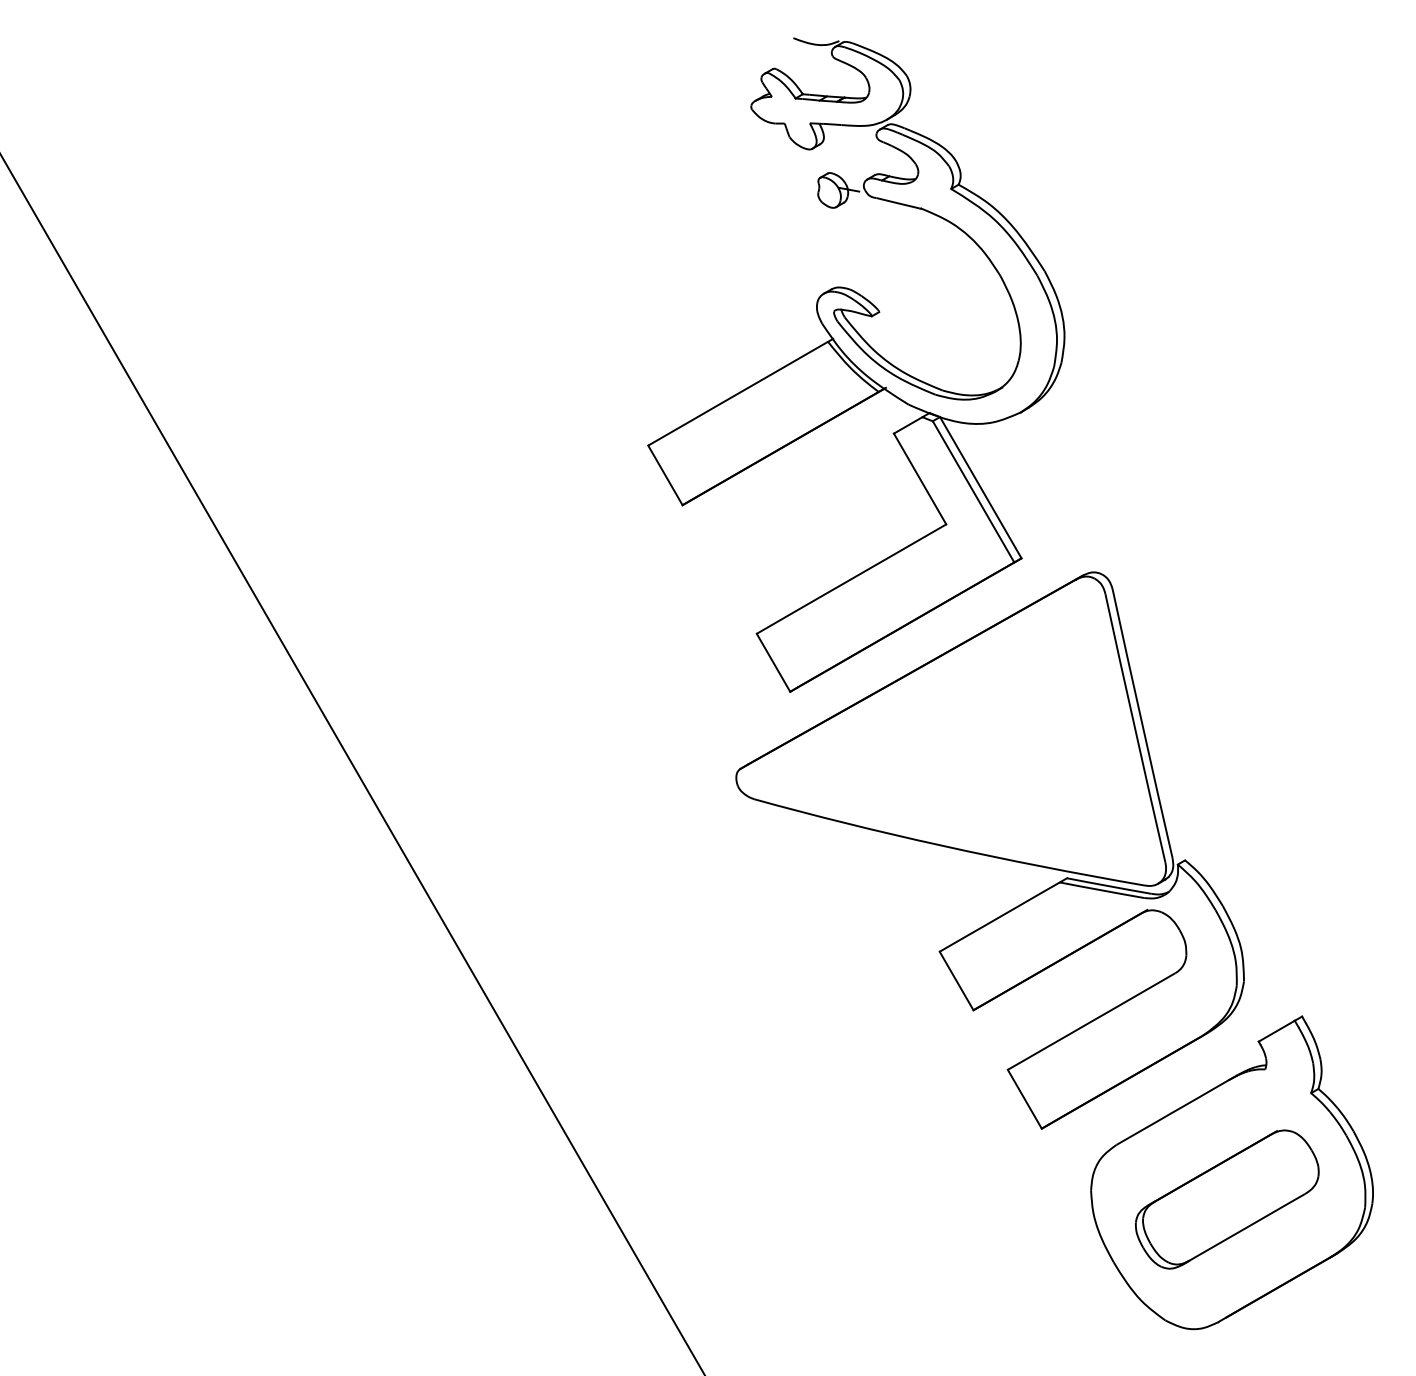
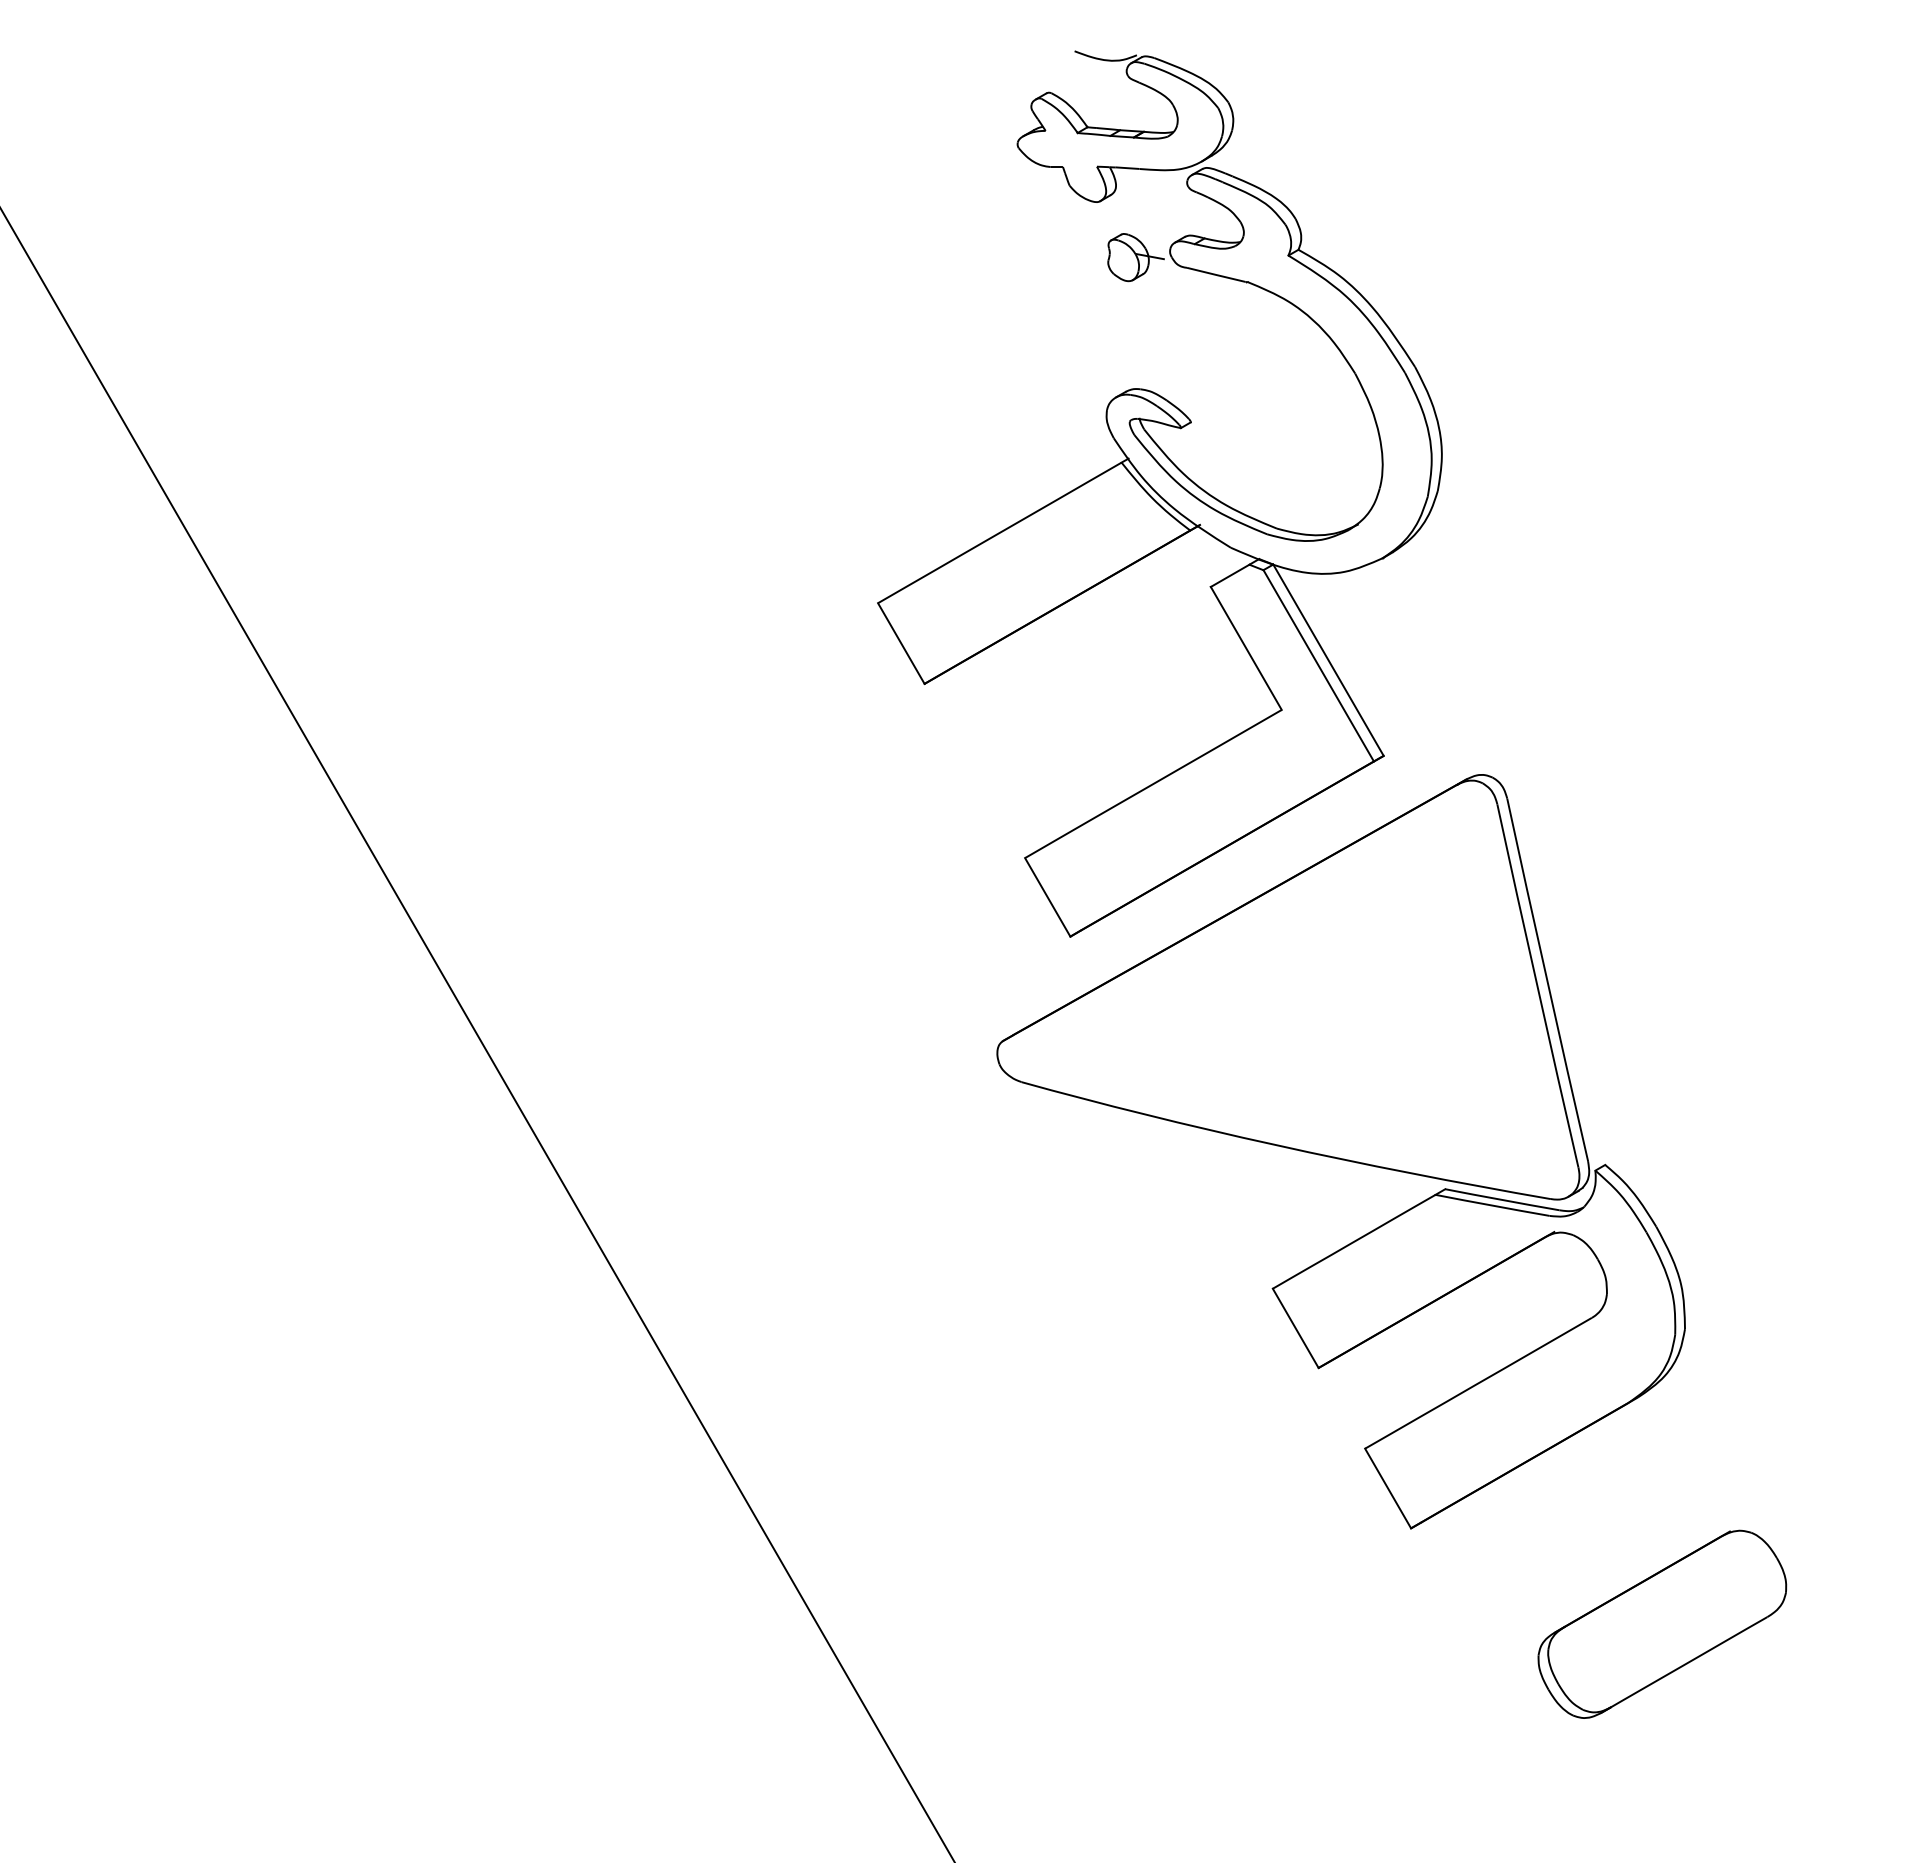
part: (1231, 1172) -> (1668, 1587), removed

